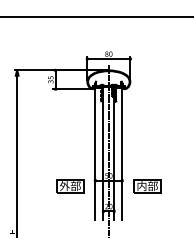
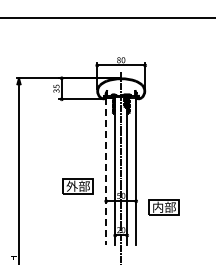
line: (95, 153) -> (106, 171), solid -> dashed
part: (69, 186) -> (77, 186), moved

